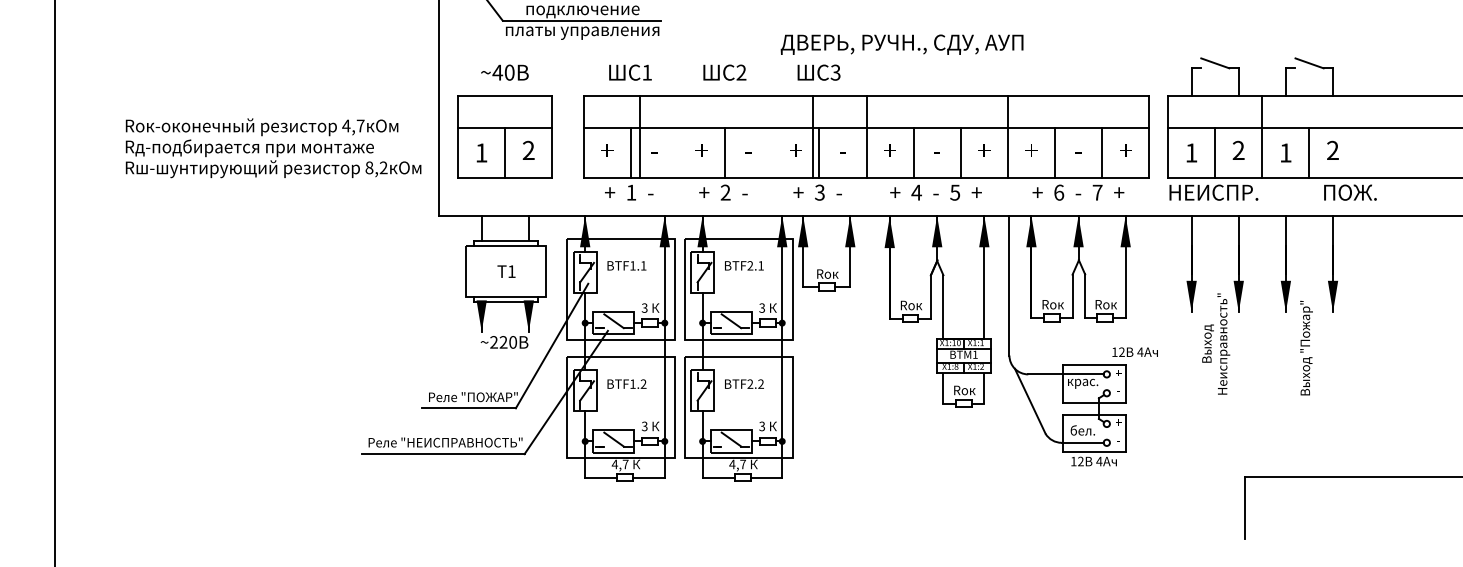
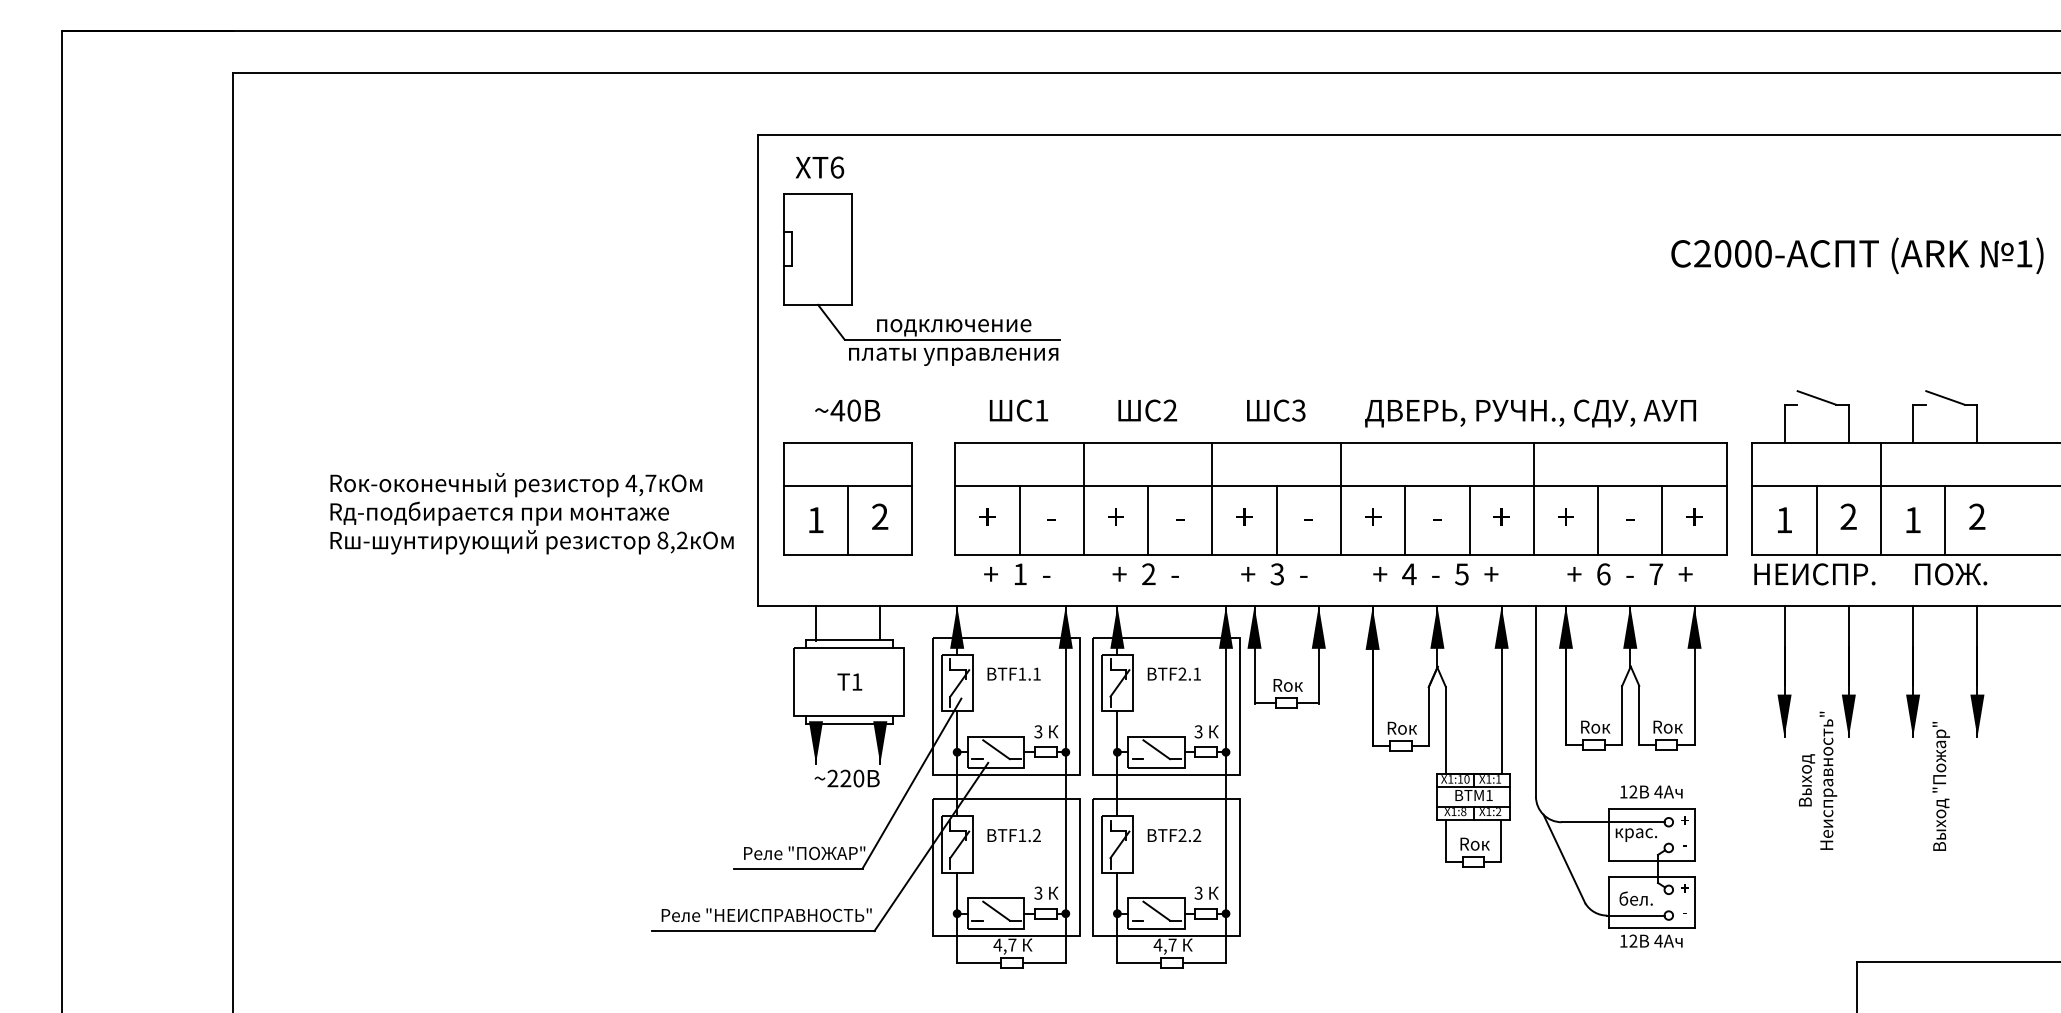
text: (902, 44) -> (1530, 413), moved
line: (639, 137) -> (1083, 498), moved
line: (813, 137) -> (1212, 498), moved
text: (1350, 192) -> (1951, 574), moved
text: (1135, 351) -> (1651, 791), moved

